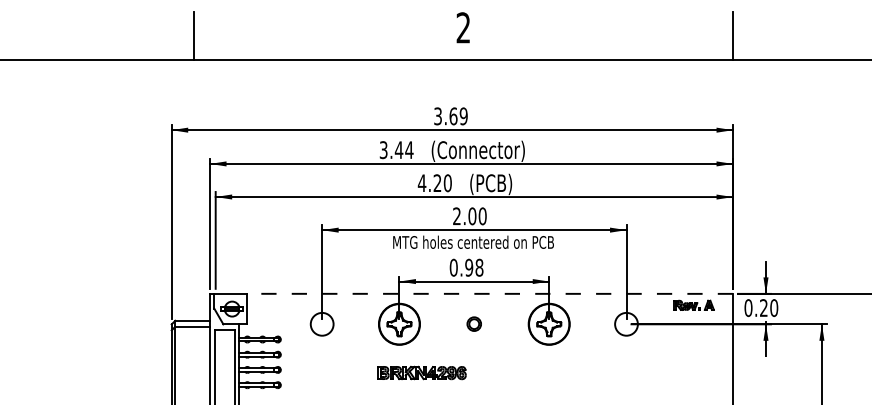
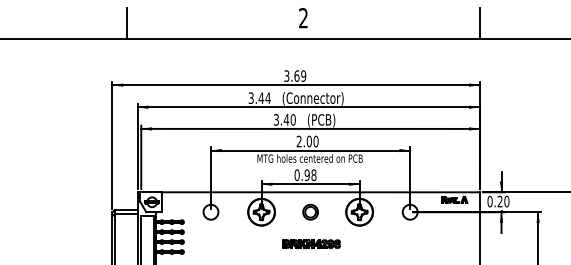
text: (429, 182) -> (281, 119), 4.20 -> 3.40
line: (489, 294) -> (320, 192), dashed -> solid
part: (474, 323) -> (310, 211), size x1.67
part: (422, 373) -> (311, 244), moved

